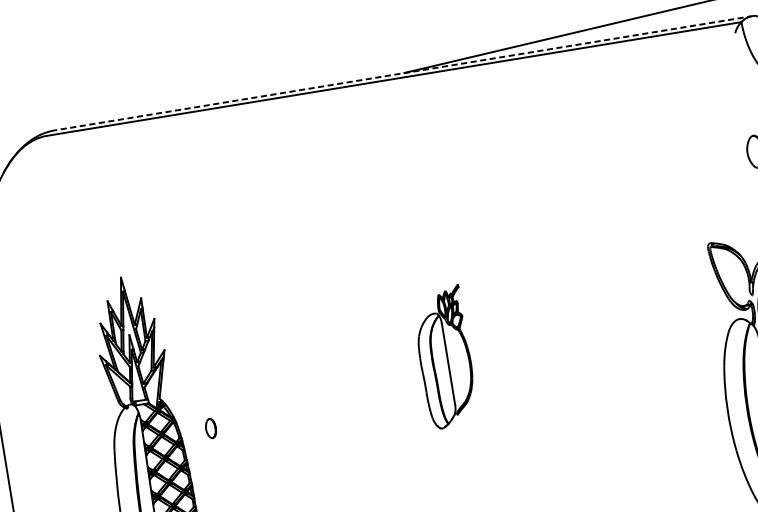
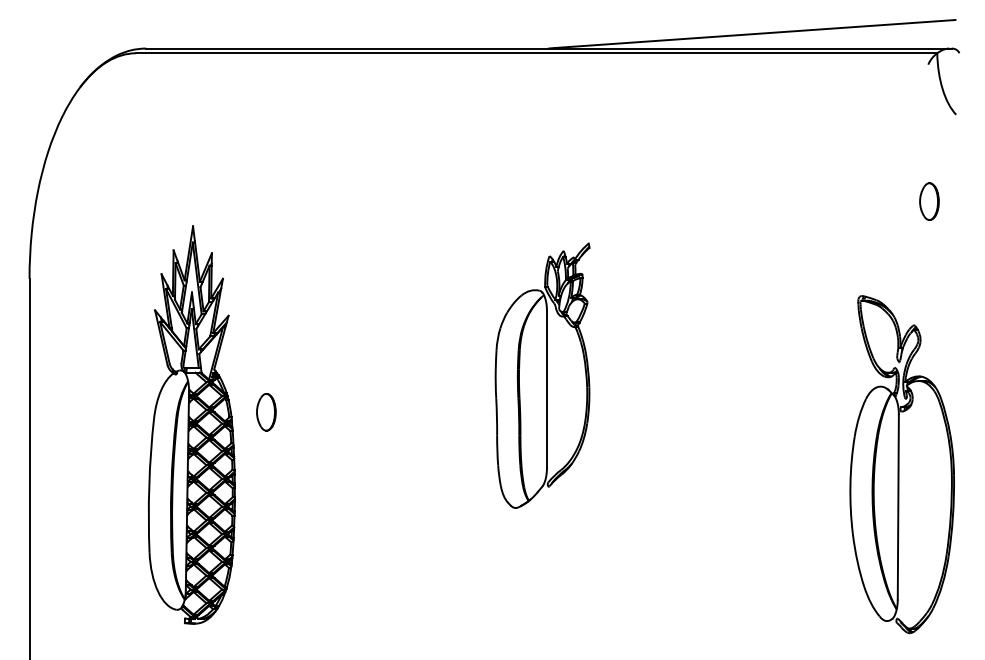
line: (403, 73) -> (548, 48), dashed -> solid
part: (445, 357) -> (542, 375), size x1.67
part: (211, 428) -> (266, 412), size x1.67

